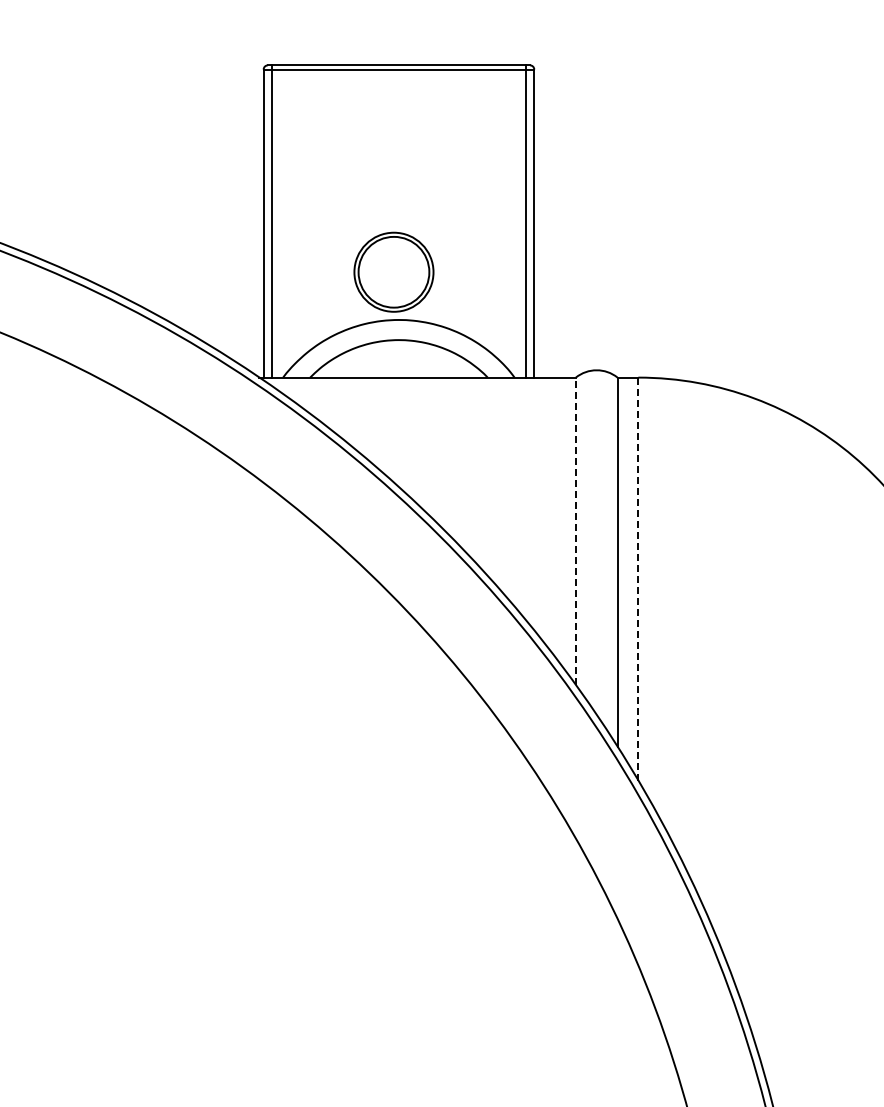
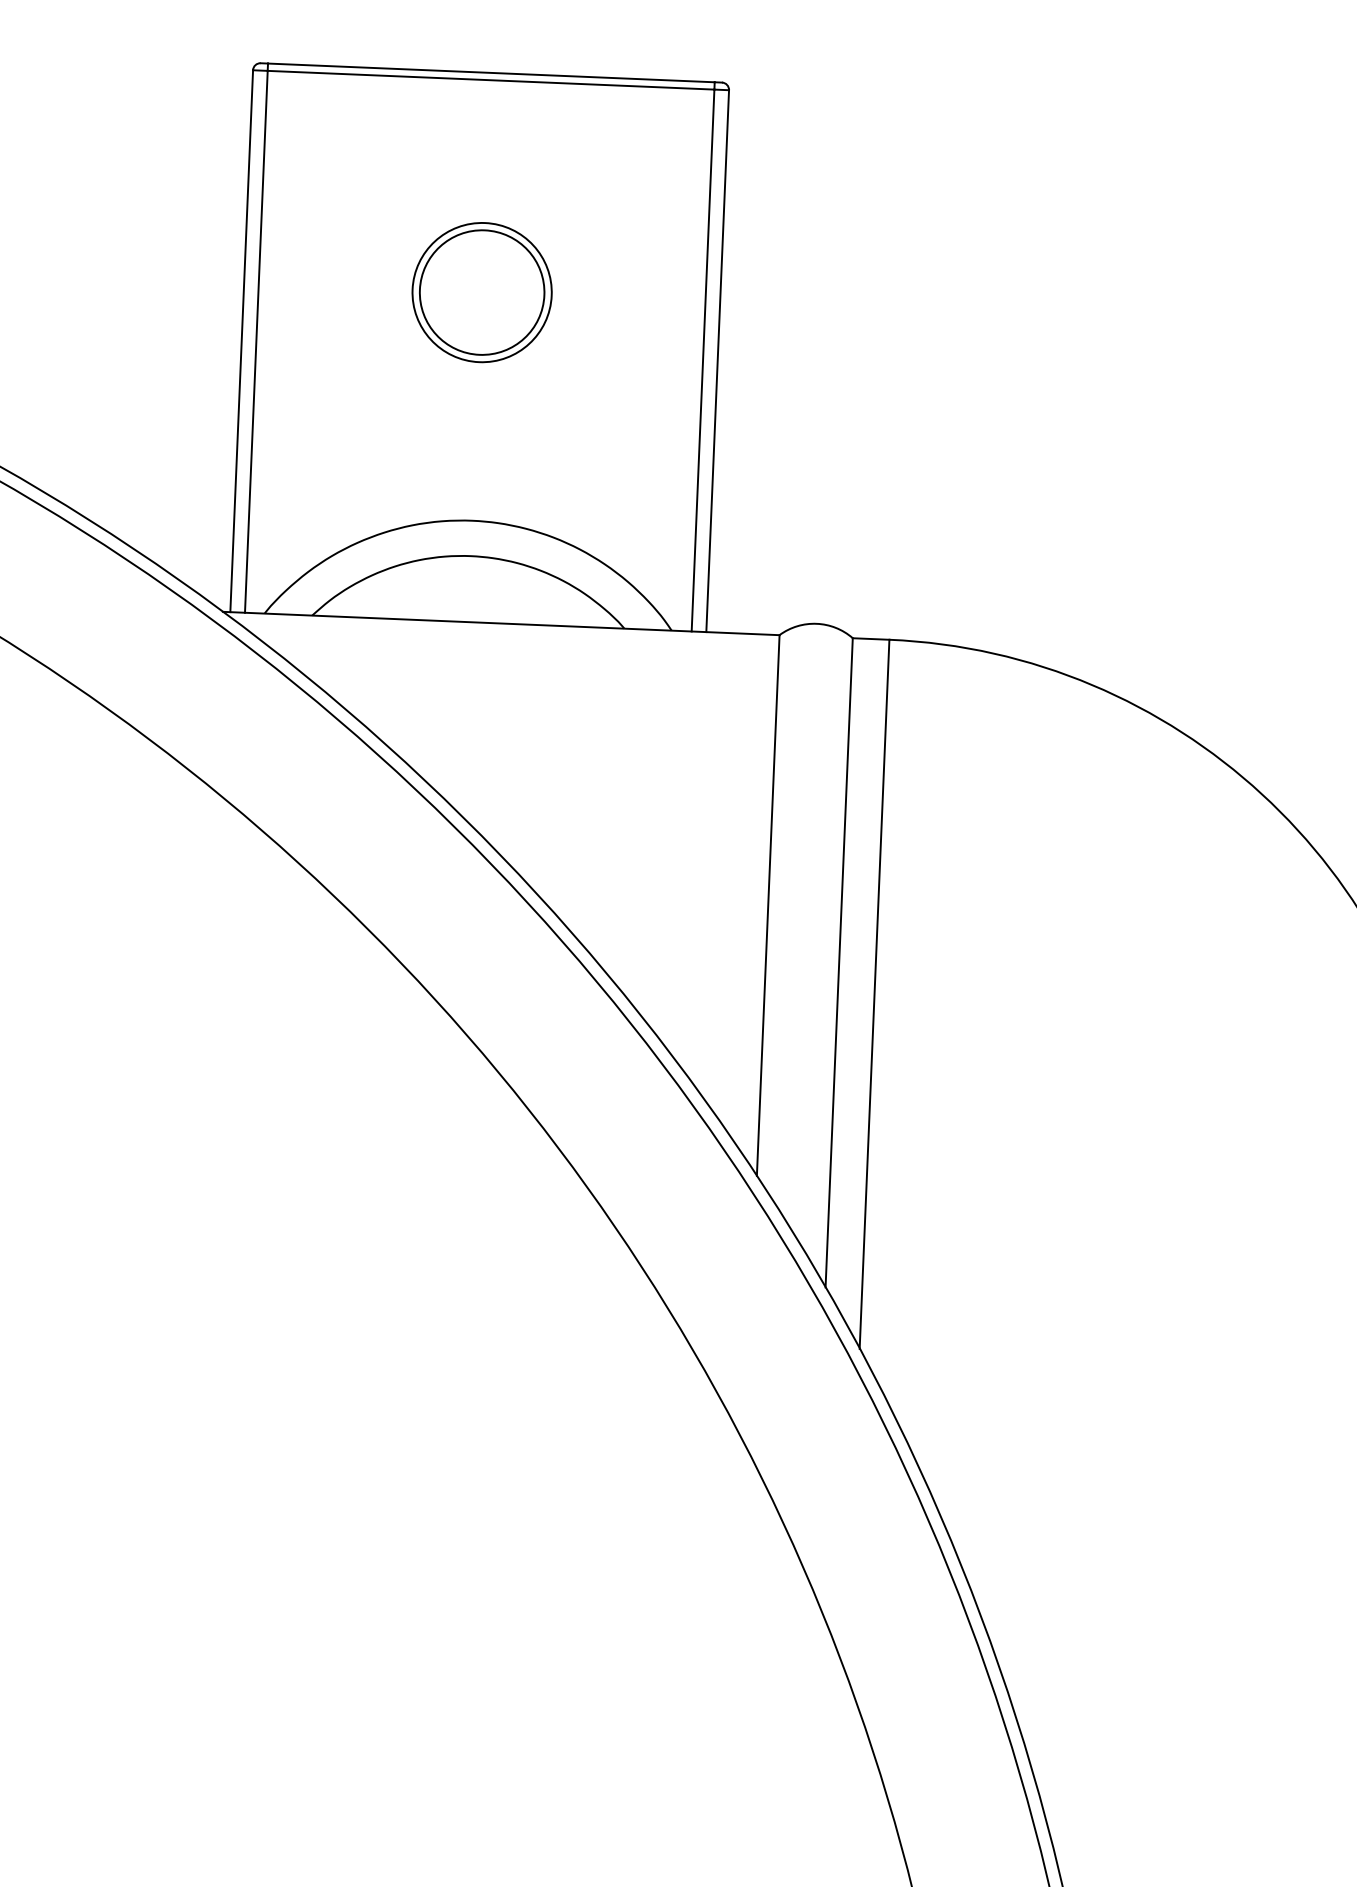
part: (393, 271) -> (481, 291), moved
line: (575, 531) -> (767, 905), dashed -> solid
line: (638, 579) -> (874, 994), dashed -> solid

